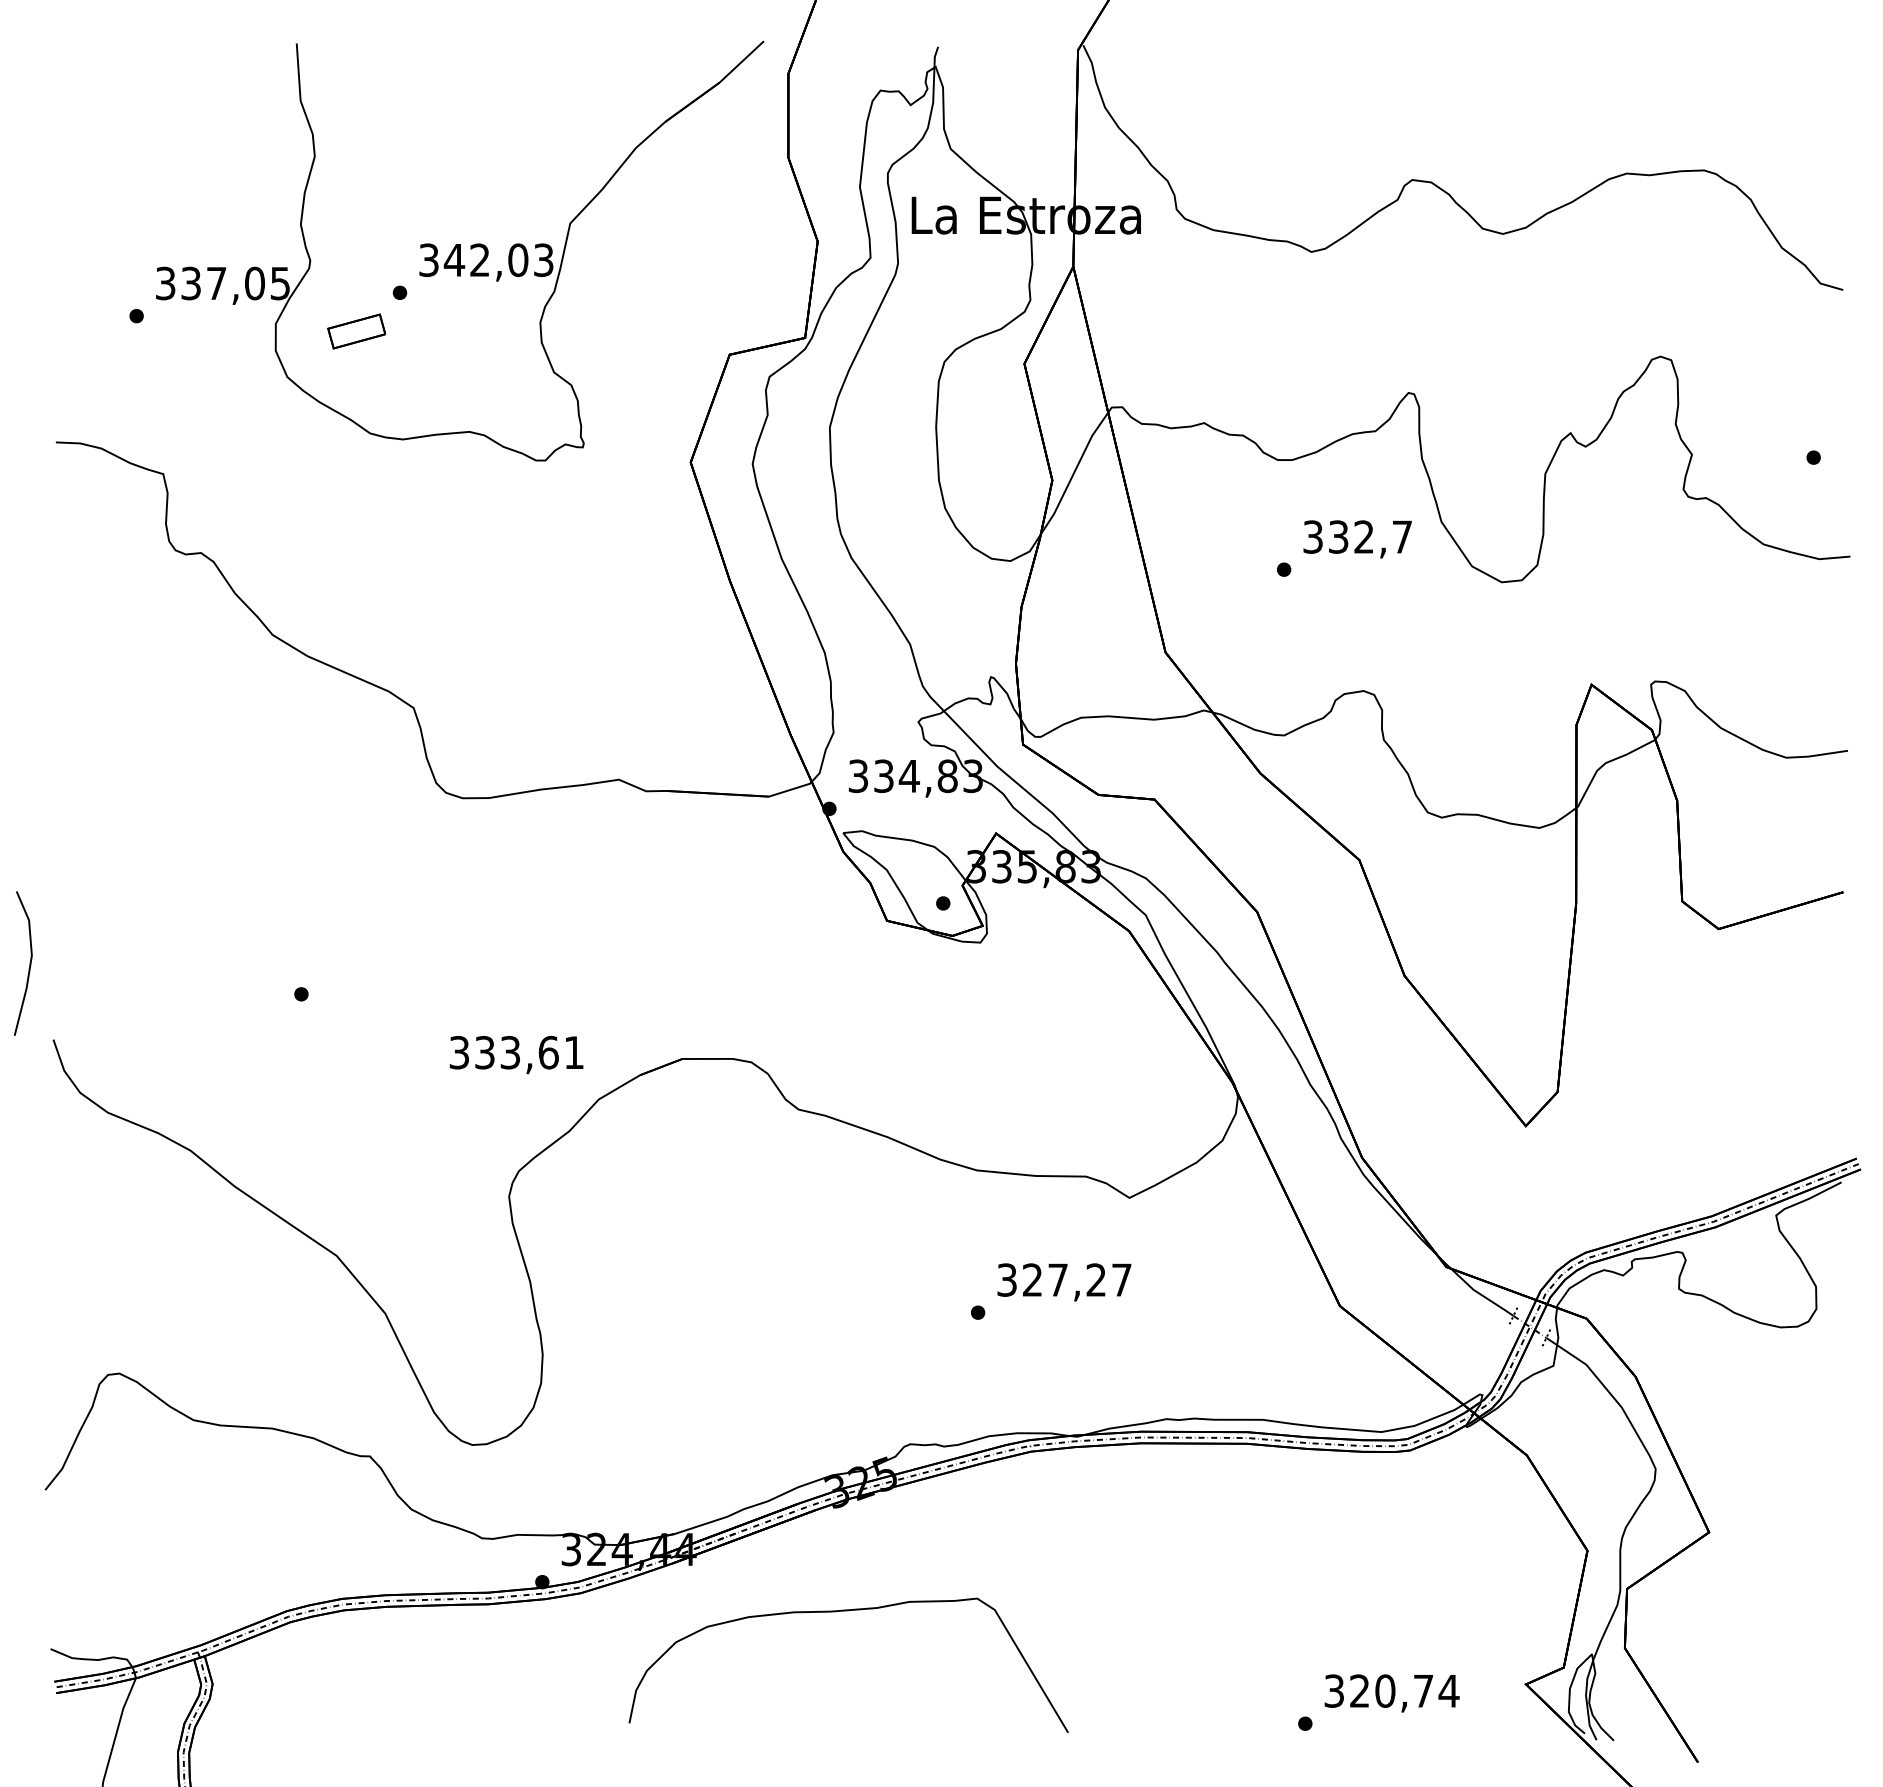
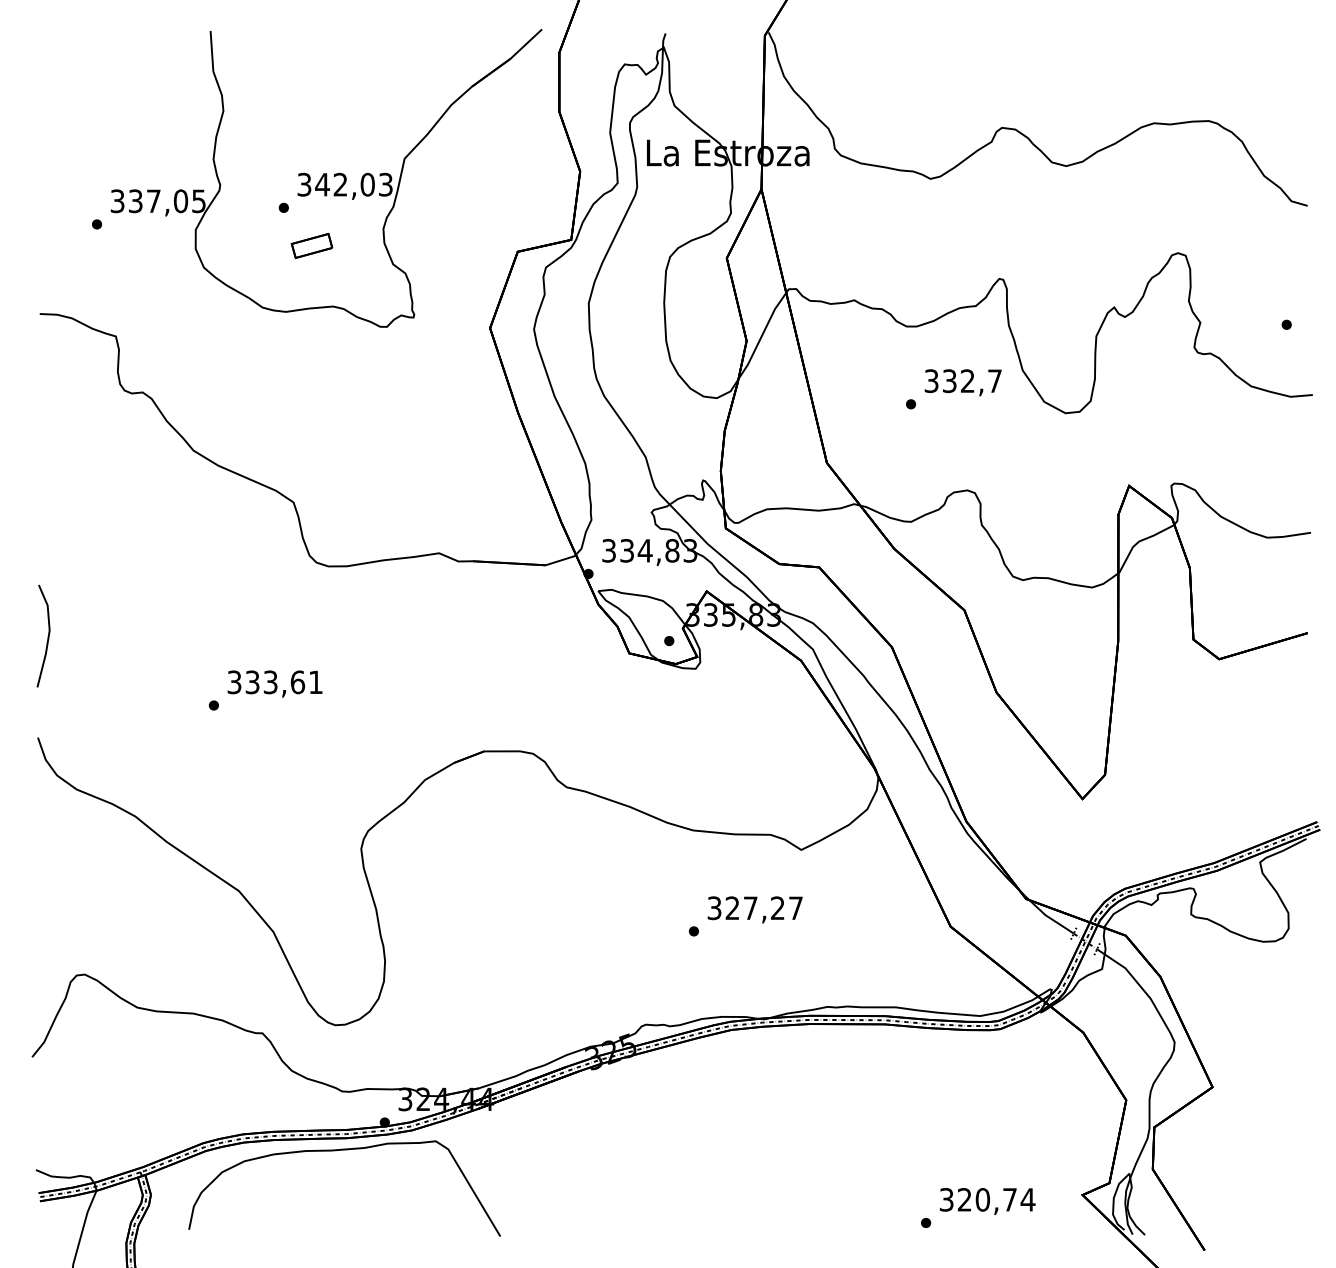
part: (356, 331) -> (311, 245), moved
line: (29, 963) -> (47, 636), moved
text: (516, 1055) -> (274, 684), moved
curve: (848, 1611) -> (344, 1150), moved

